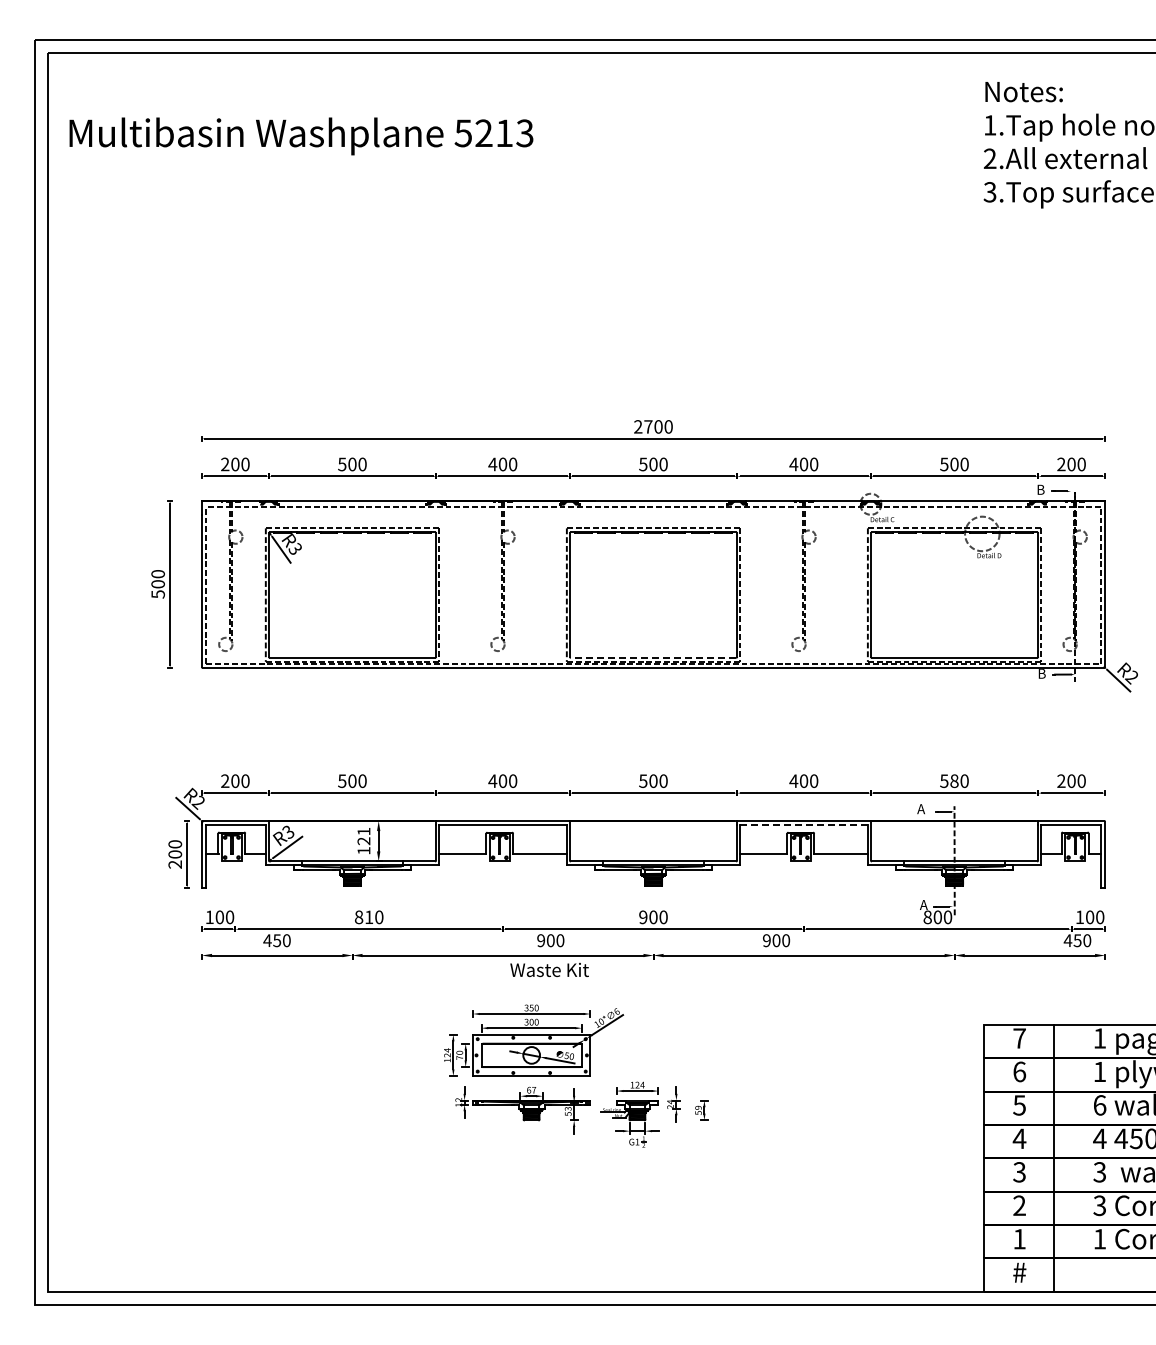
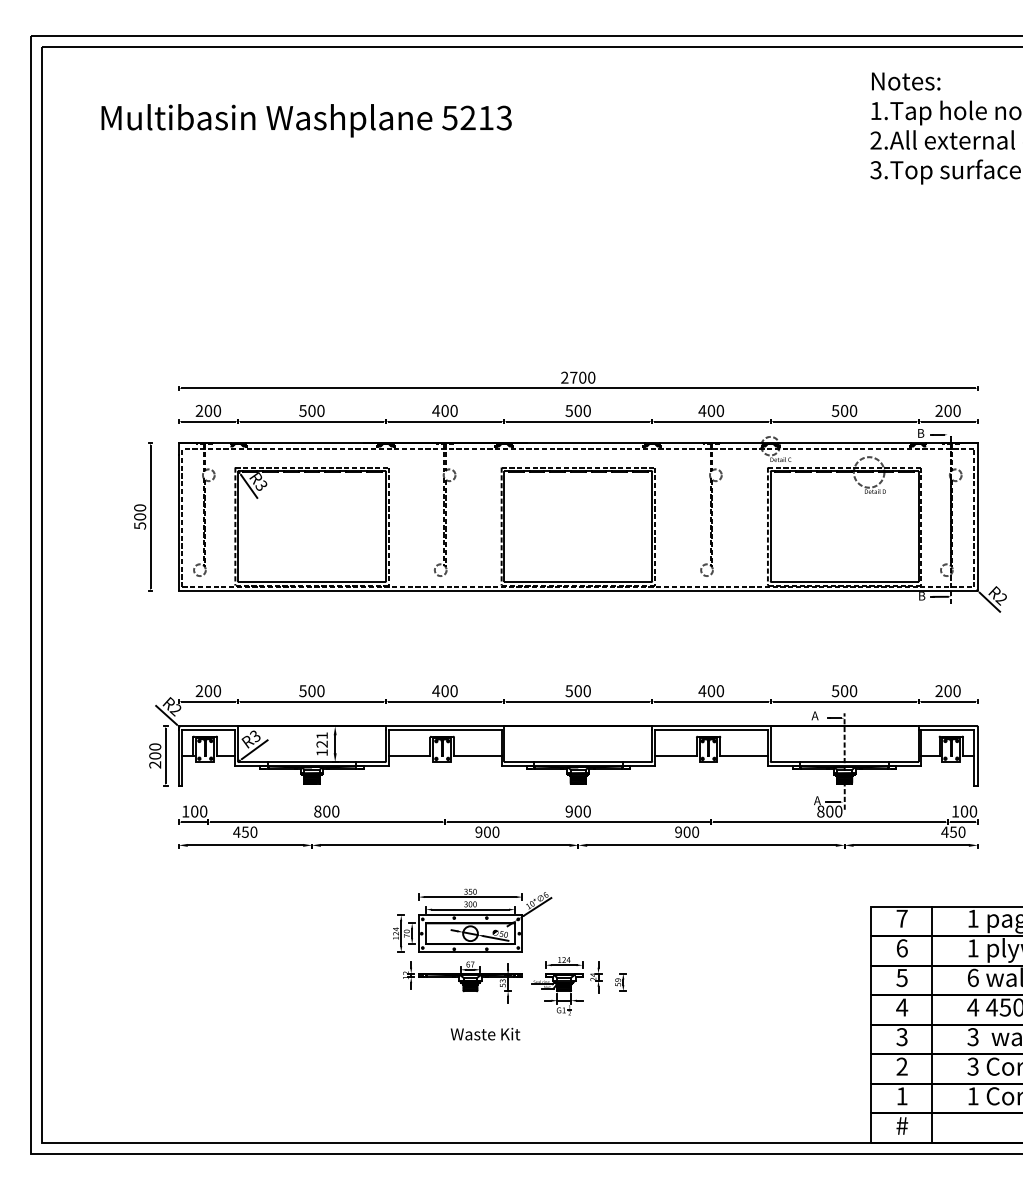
text: (301, 136) -> (306, 120), moved
line: (653, 657) -> (578, 581), dashed -> solid
text: (954, 780) -> (844, 690), 580 -> 500
line: (804, 825) -> (711, 730), dashed -> solid
text: (369, 917) -> (327, 811), 810 -> 800
text: (549, 970) -> (485, 1034), moved

